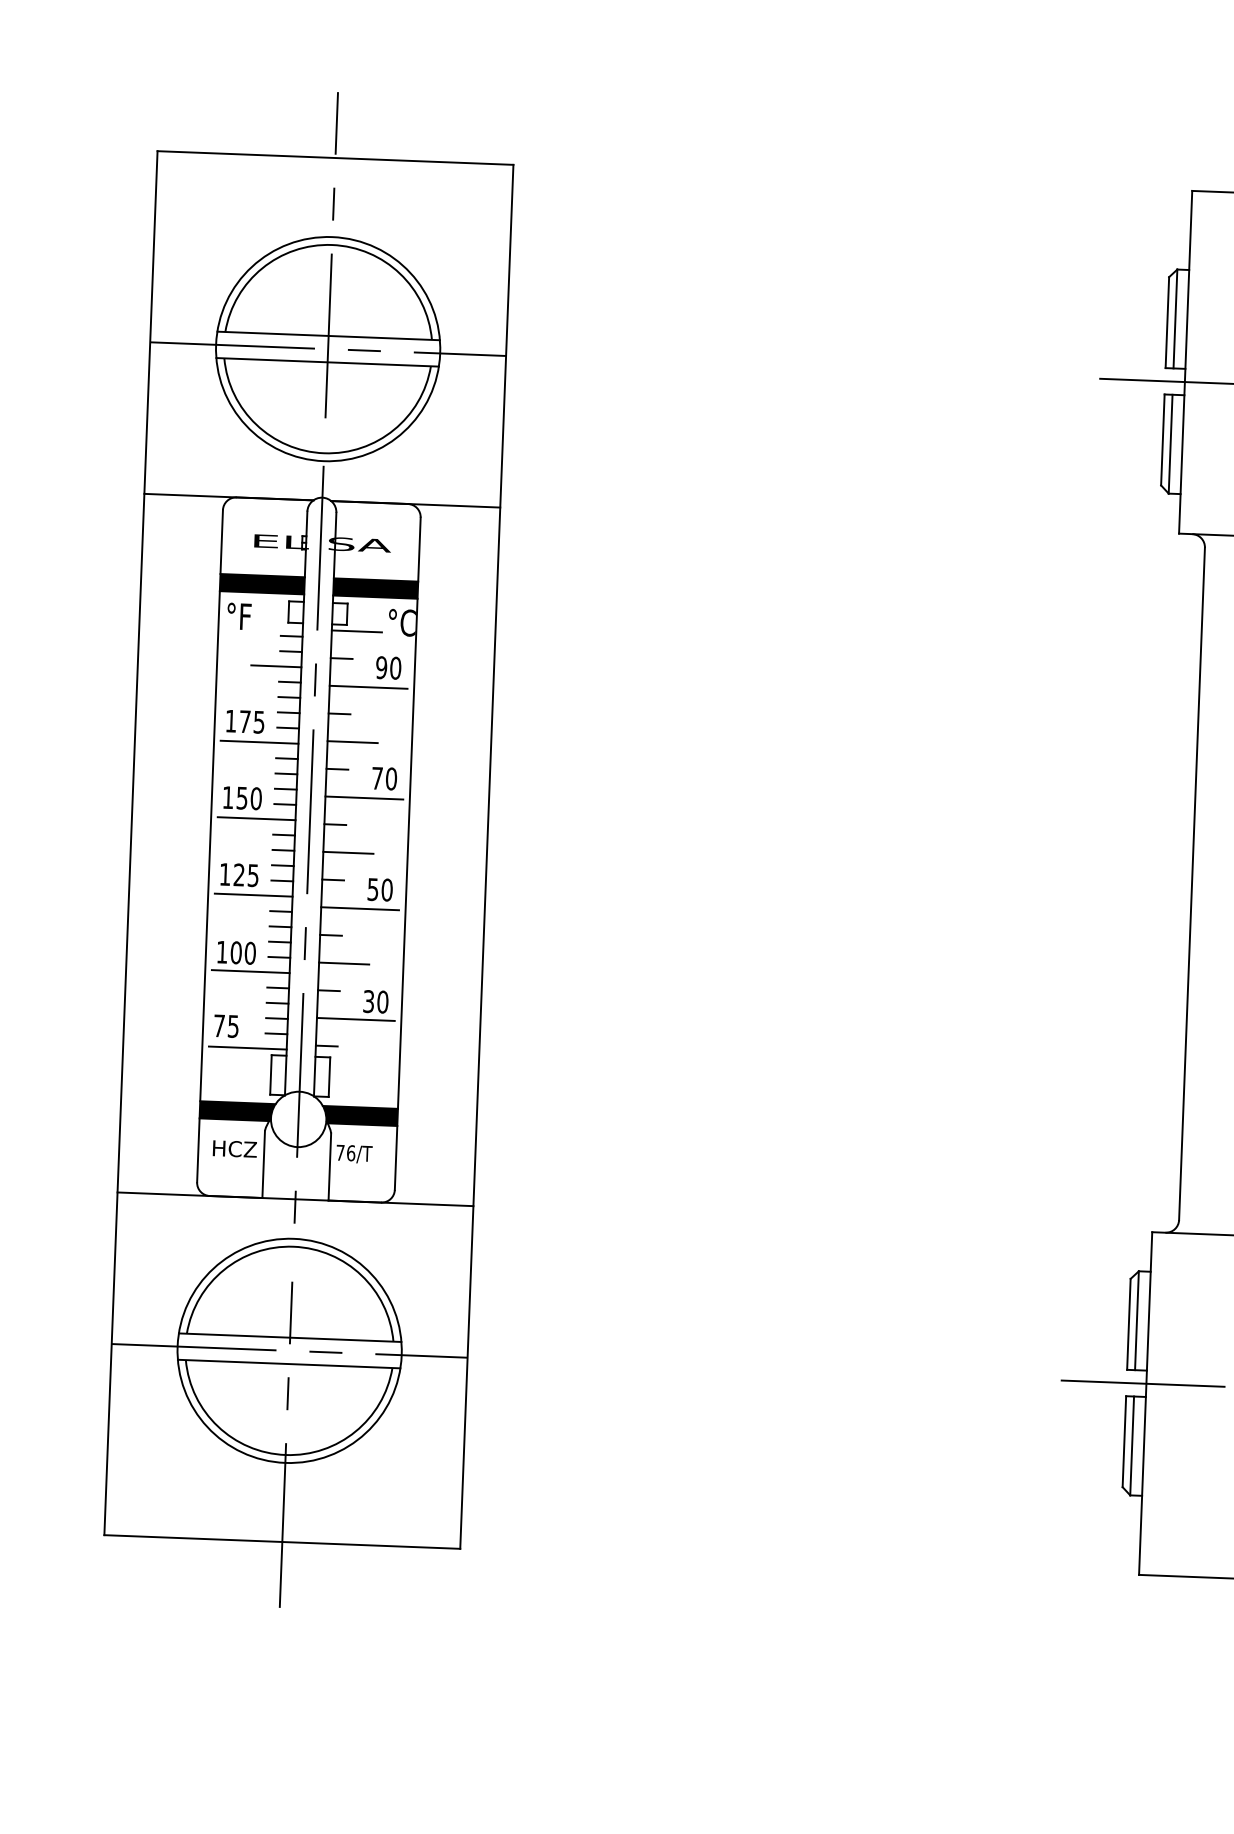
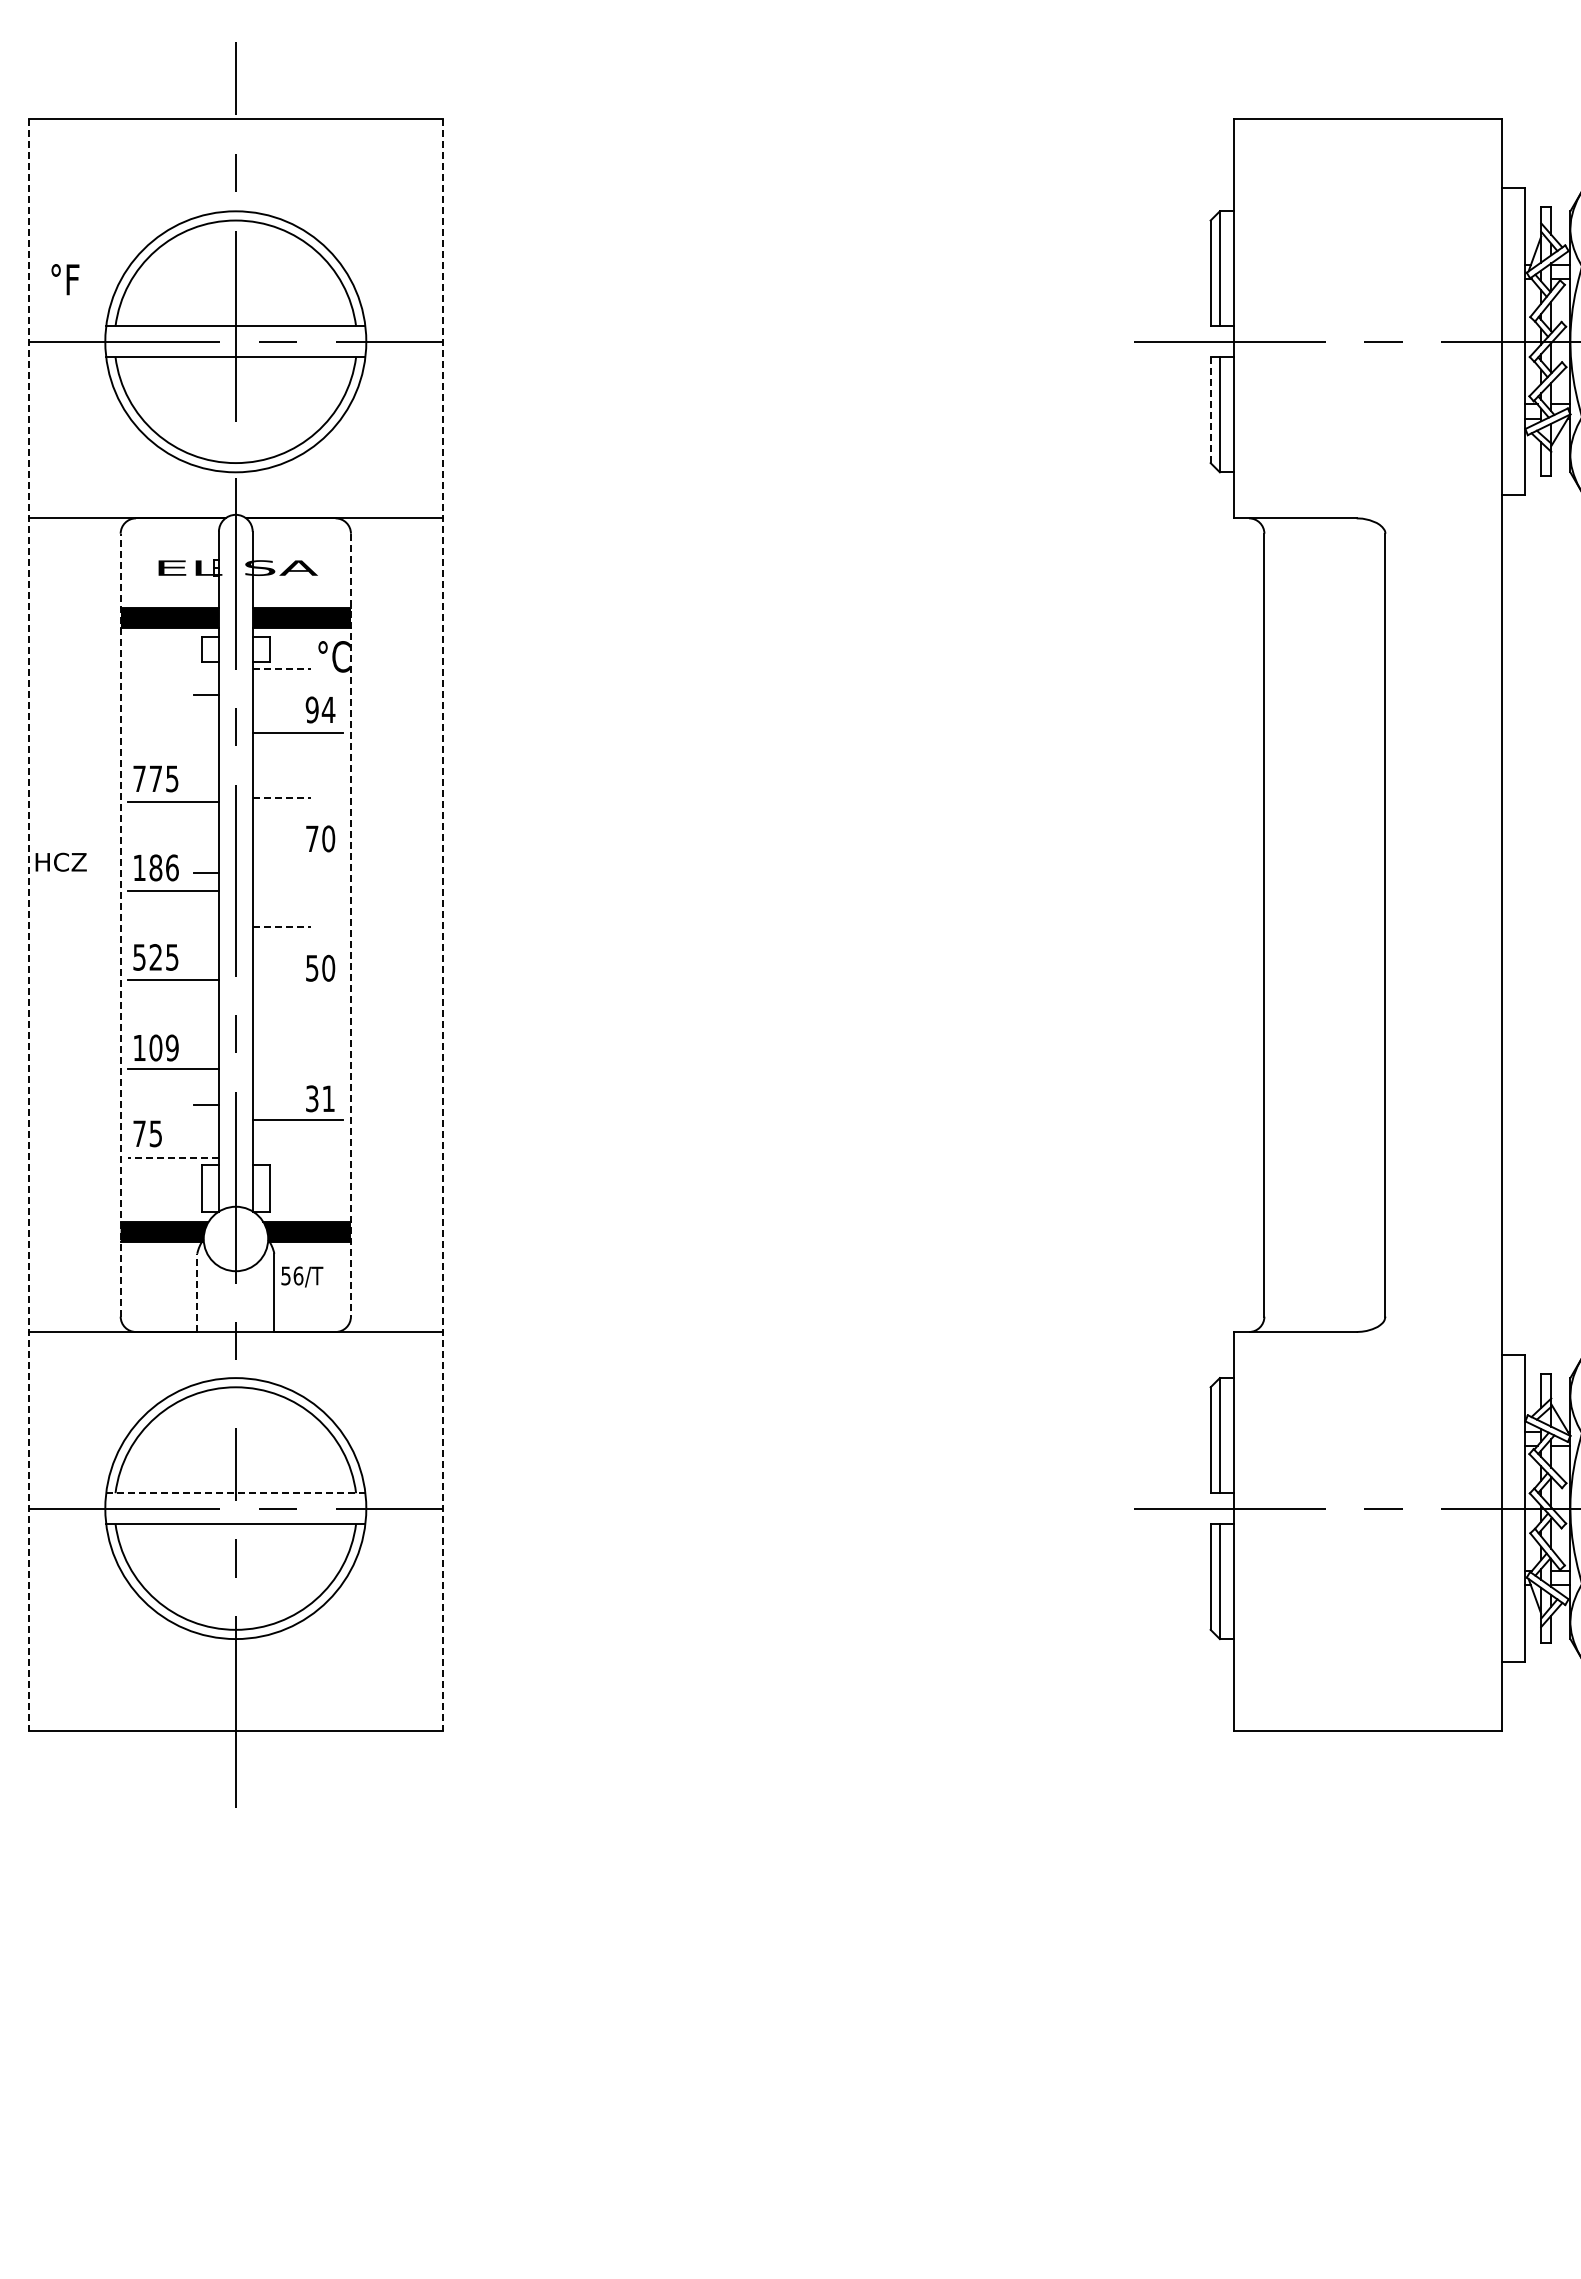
line: (1162, 440) -> (1210, 410), solid -> dashed
text: (239, 616) -> (65, 279), moved
line: (357, 631) -> (282, 668), solid -> dashed
line: (291, 636) -> (205, 677), removed
line: (341, 658) -> (265, 701), removed
line: (276, 666) -> (189, 713), removed
text: (395, 667) -> (328, 709), 90 -> 94
line: (289, 681) -> (205, 730), removed
line: (288, 697) -> (205, 748), removed
line: (288, 712) -> (205, 766), removed
line: (339, 713) -> (265, 765), removed
text: (231, 720) -> (139, 778), 175 -> 775
line: (287, 728) -> (205, 784), removed
line: (353, 741) -> (282, 797), solid -> dashed
line: (286, 758) -> (205, 819), removed
line: (337, 769) -> (265, 830), removed
line: (285, 773) -> (205, 837), removed
line: (285, 789) -> (205, 855), removed
text: (248, 798) -> (163, 867), 150 -> 186
line: (363, 798) -> (297, 862), removed
line: (335, 824) -> (265, 894), removed
line: (283, 834) -> (205, 908), removed
line: (130, 843) -> (28, 925), solid -> dashed
line: (209, 845) -> (120, 924), solid -> dashed
line: (282, 850) -> (205, 926), removed
line: (348, 852) -> (282, 926), solid -> dashed
line: (407, 854) -> (350, 925), solid -> dashed
line: (487, 857) -> (443, 925), solid -> dashed
line: (282, 865) -> (205, 944), removed
text: (225, 874) -> (139, 957), 125 -> 525
line: (333, 879) -> (265, 958), removed
line: (281, 881) -> (205, 962), removed
line: (359, 908) -> (297, 991), removed
line: (280, 911) -> (205, 997), removed
line: (279, 926) -> (205, 1015), removed
line: (331, 935) -> (265, 1023), removed
line: (279, 941) -> (205, 1033), removed
text: (249, 952) -> (171, 1047), 100 -> 109
line: (278, 957) -> (205, 1051), removed
line: (343, 963) -> (281, 1055), removed
line: (277, 988) -> (205, 1087), removed
line: (329, 990) -> (265, 1087), removed
text: (382, 1001) -> (328, 1098), 30 -> 31
line: (276, 1018) -> (205, 1122), removed
line: (275, 1033) -> (205, 1140), removed
line: (326, 1046) -> (265, 1152), removed
line: (247, 1048) -> (173, 1158), solid -> dashed
text: (234, 1148) -> (60, 861), moved
text: (340, 1152) -> (285, 1275), 76/T -> 56/T
line: (263, 1164) -> (197, 1292), solid -> dashed
line: (289, 1337) -> (235, 1493), solid -> dashed

